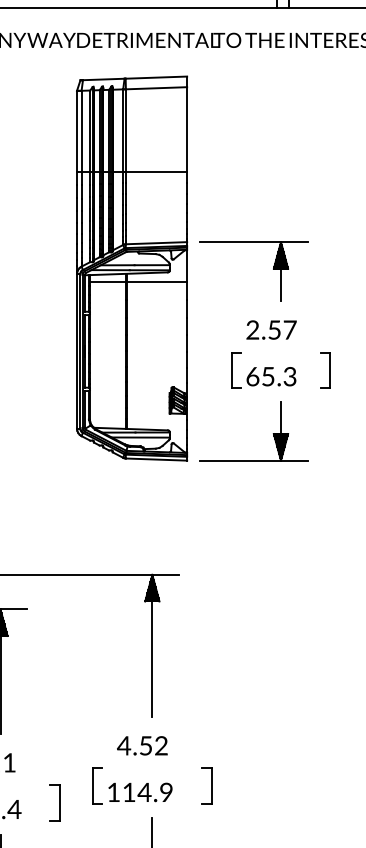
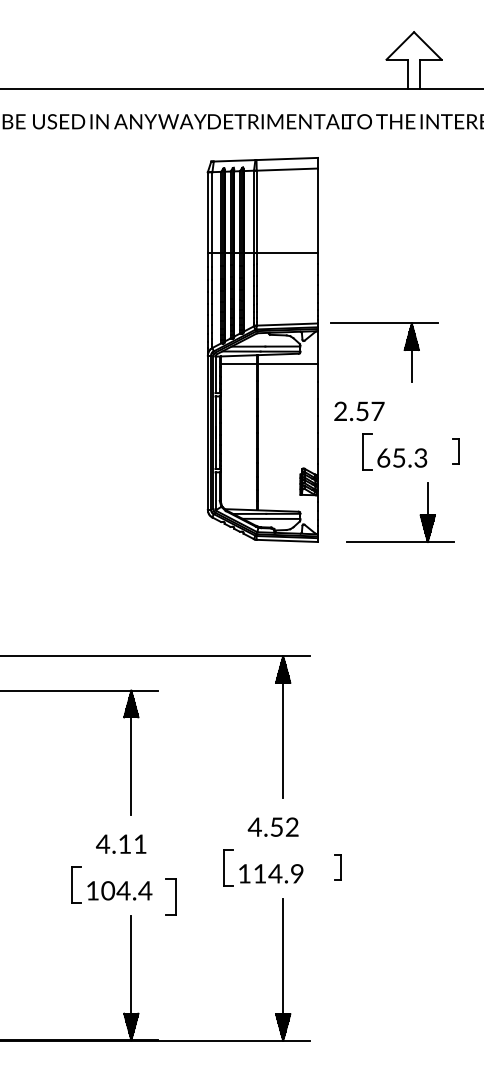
text: (271, 330) -> (359, 411), moved
part: (324, 370) -> (455, 451), size x0.7
part: (272, 433) -> (419, 514), moved
part: (206, 786) -> (337, 867), size x0.7
part: (54, 803) -> (170, 896), moved

